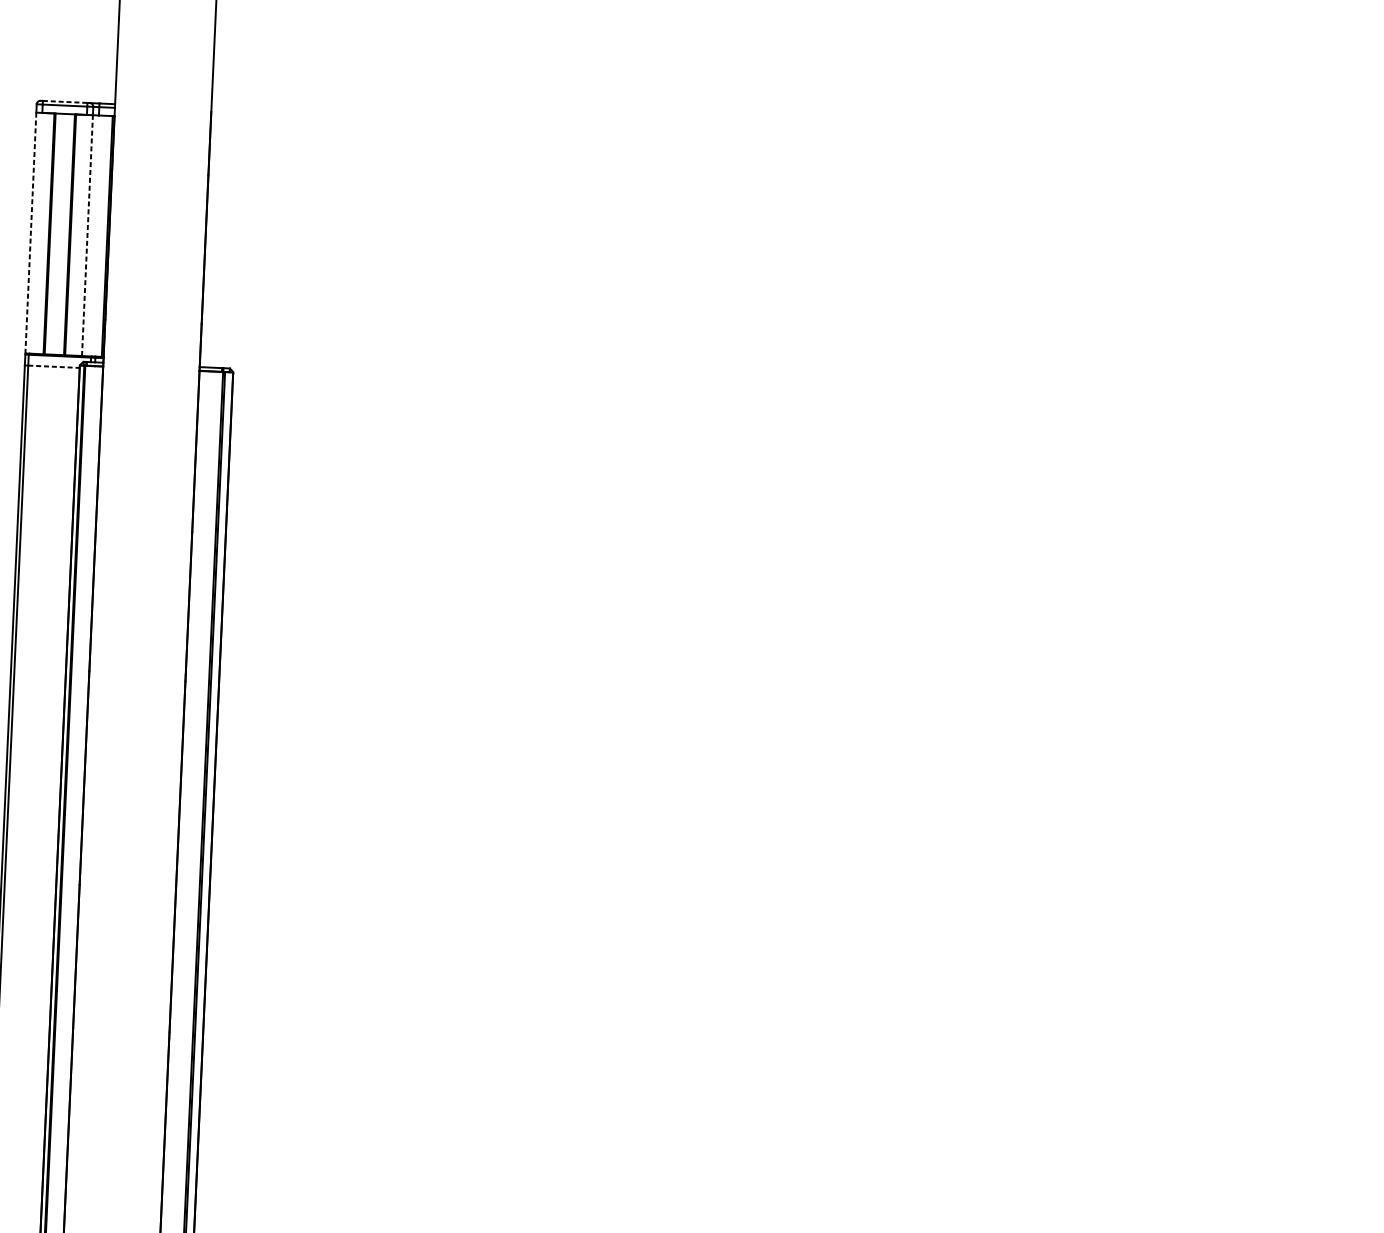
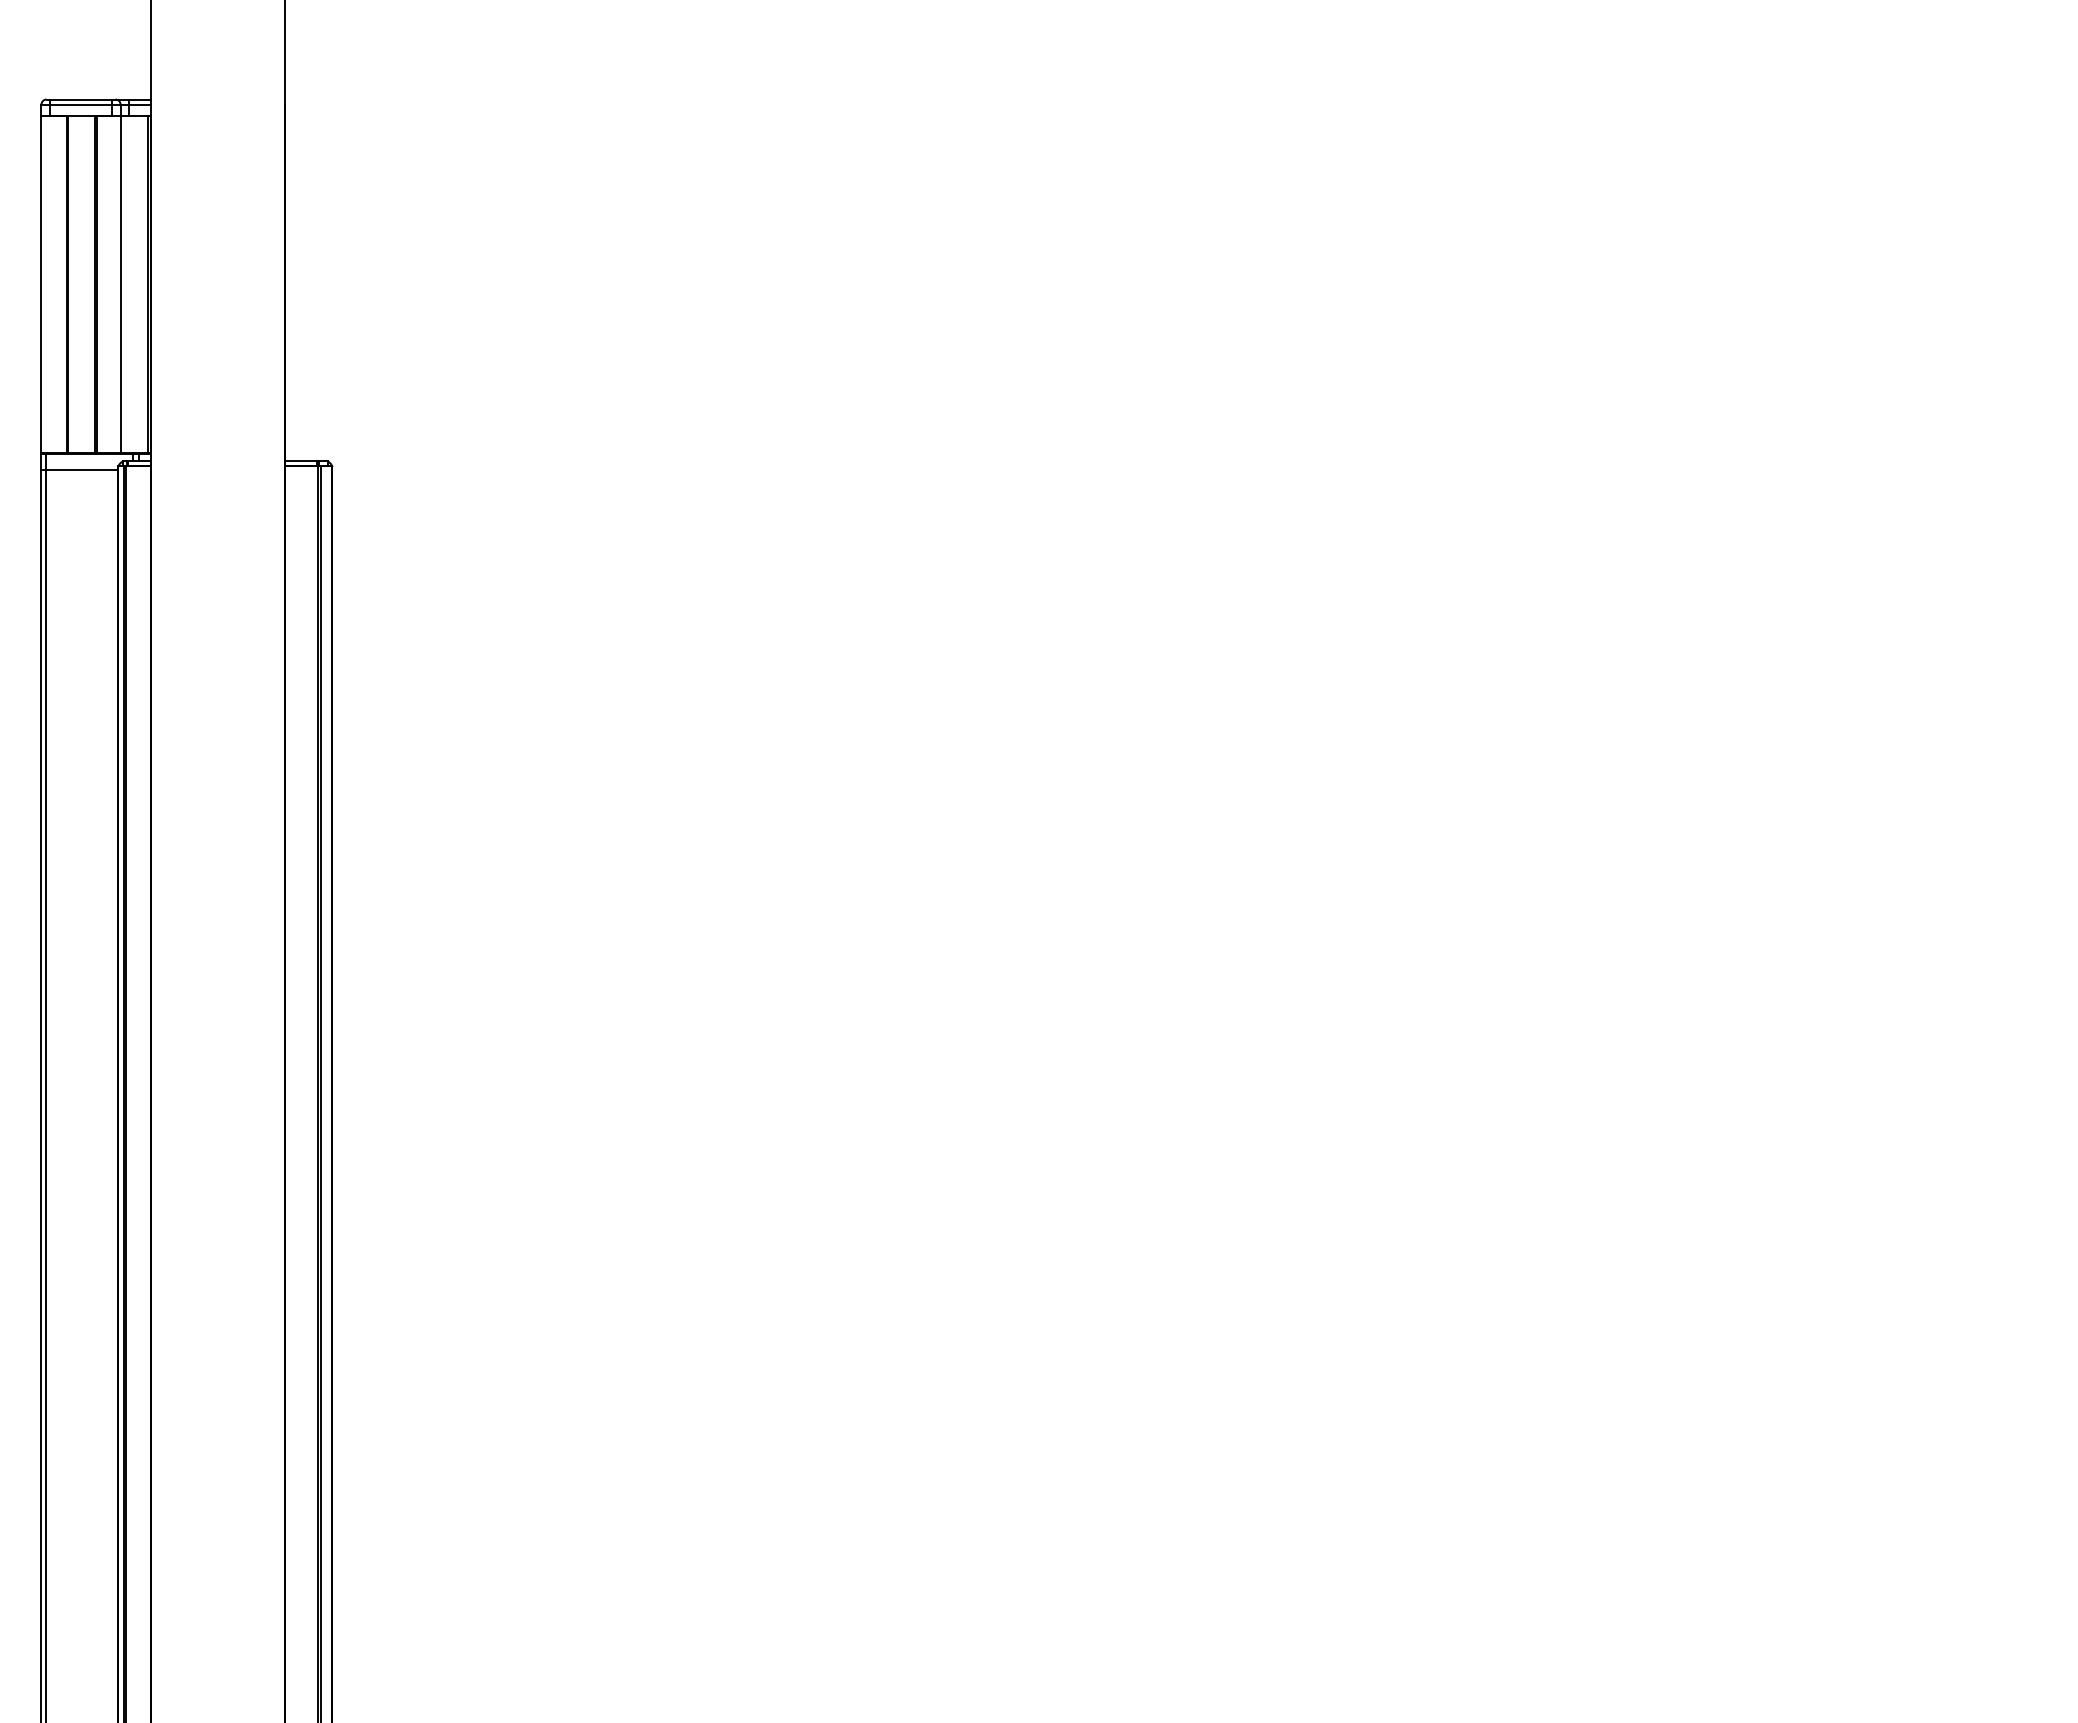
line: (65, 101) -> (81, 99), dashed -> solid
line: (30, 233) -> (41, 285), dashed -> solid
line: (87, 235) -> (120, 284), dashed -> solid
line: (54, 366) -> (82, 469), dashed -> solid

